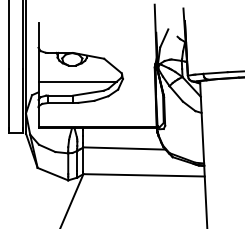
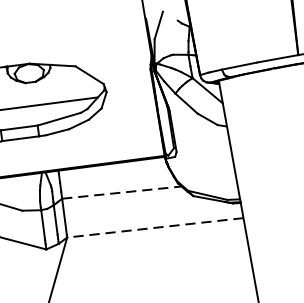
line: (124, 148) -> (121, 192), solid -> dashed
line: (144, 175) -> (155, 227), solid -> dashed

